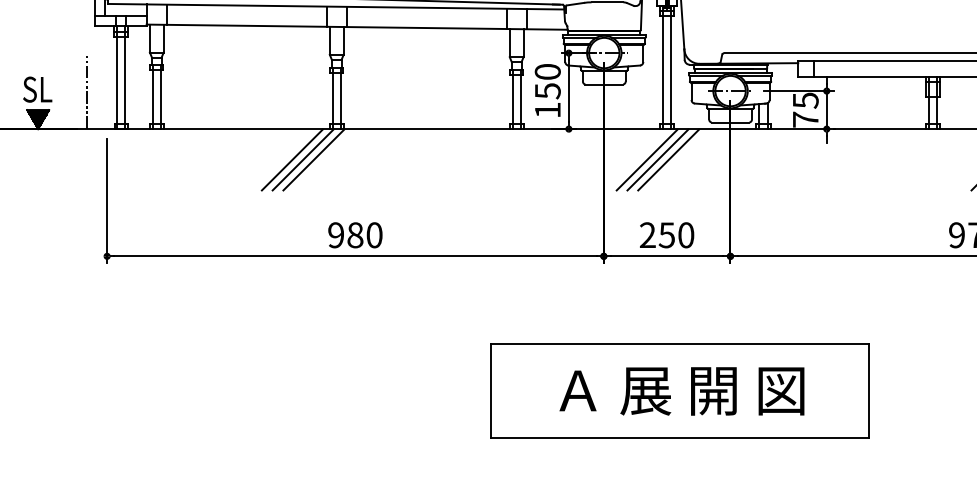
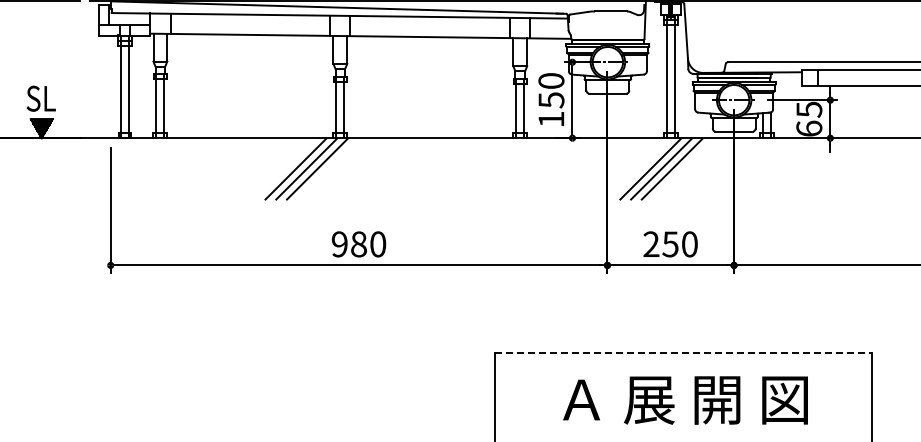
line: (86, 91) -> (90, 100), removed
text: (805, 119) -> (809, 128), 75 -> 65
line: (679, 344) -> (683, 353), solid -> dashed

